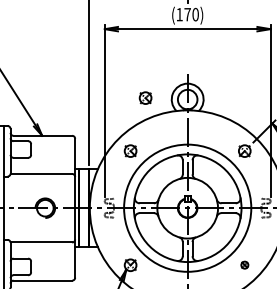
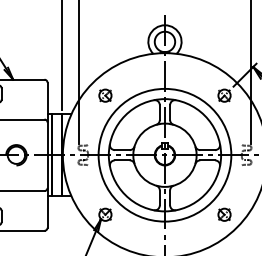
part: (145, 97) -> (120, 39), removed
part: (244, 264) -> (224, 213), size x1.67

